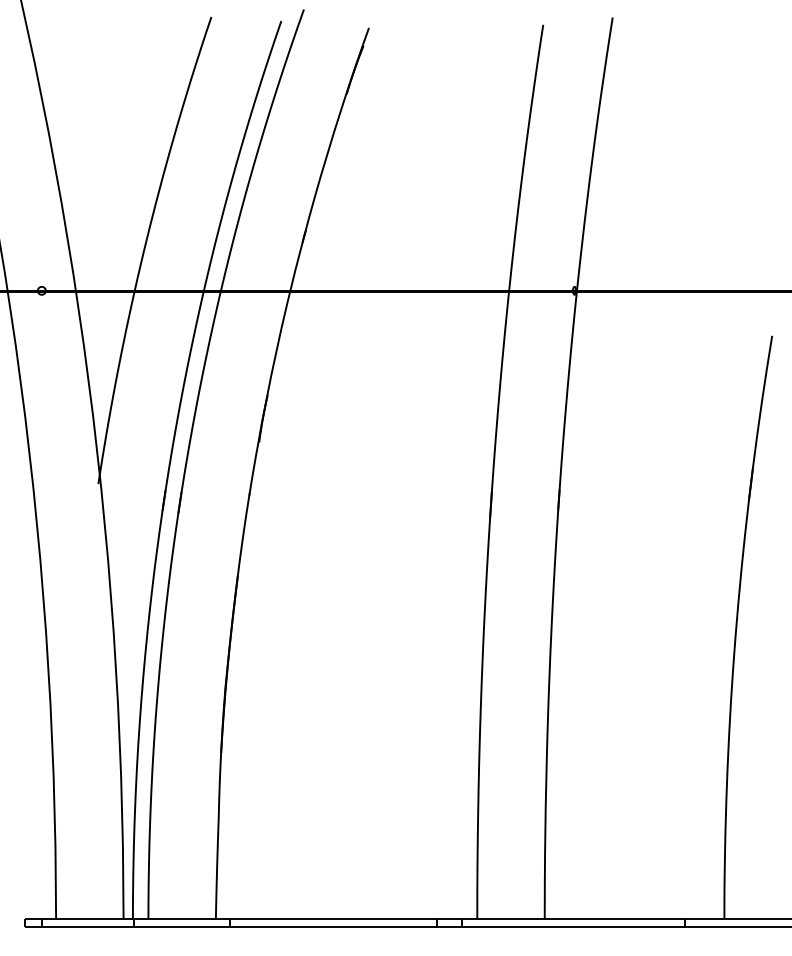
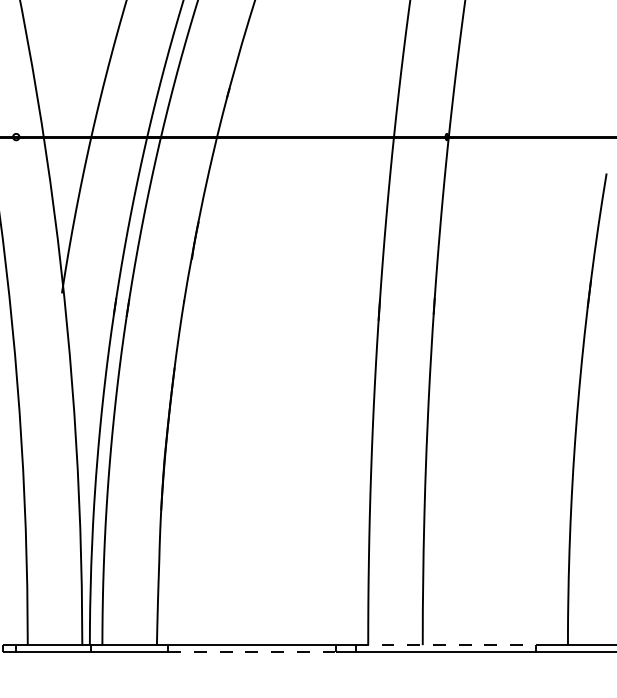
line: (573, 919) -> (445, 645), solid -> dashed
line: (333, 927) -> (252, 651), solid -> dashed

